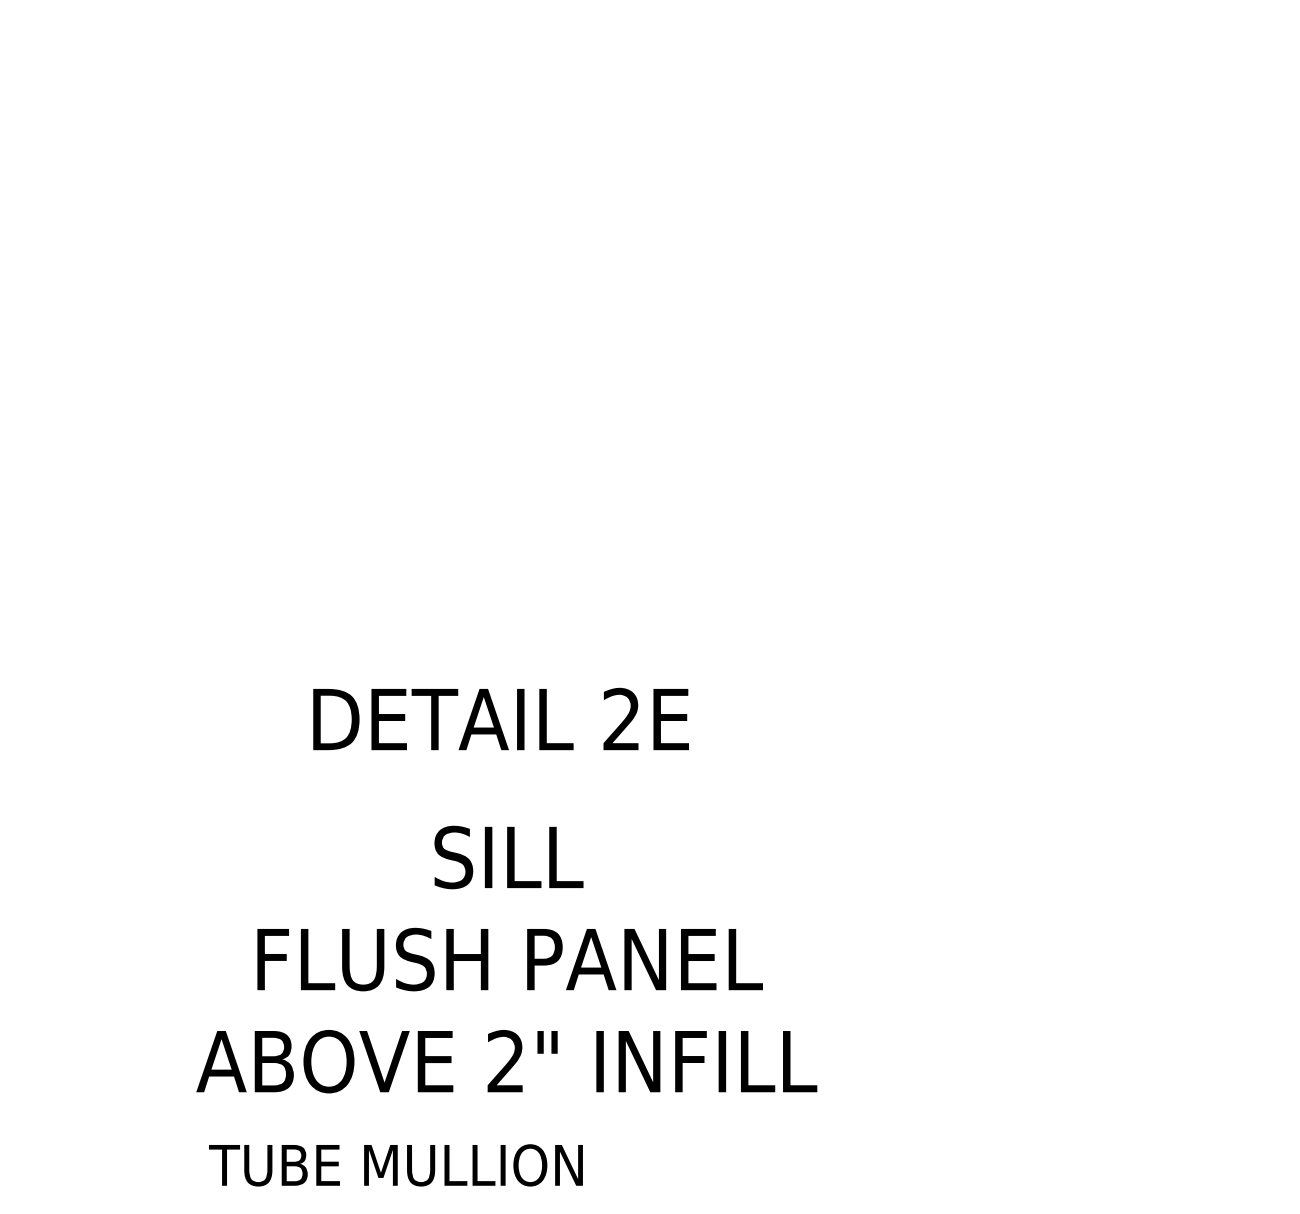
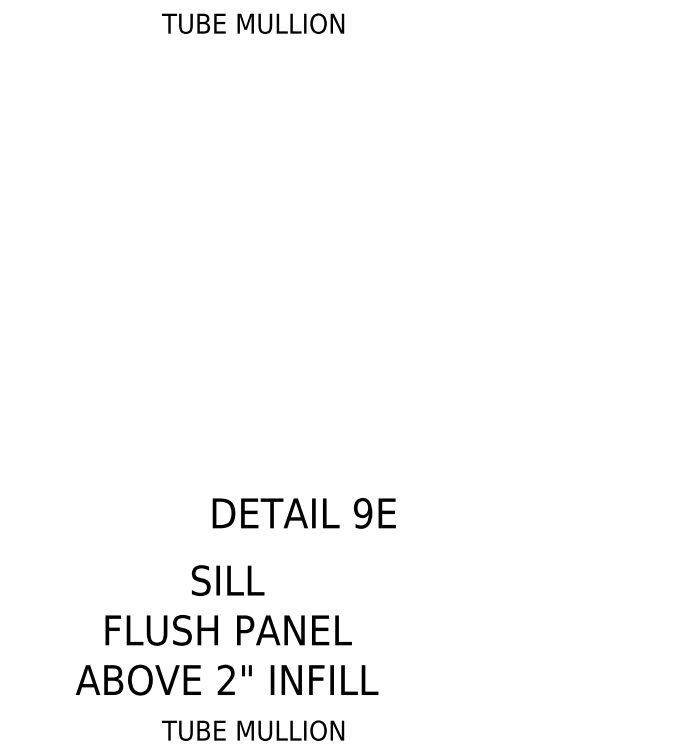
text: (620, 719) -> (362, 513), 2E -> 9E
text: (507, 959) -> (227, 630), moved

